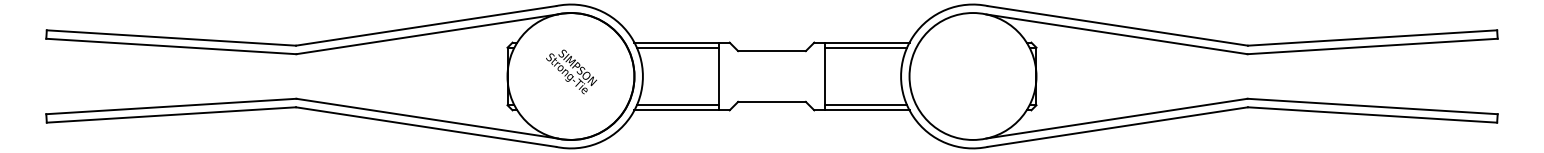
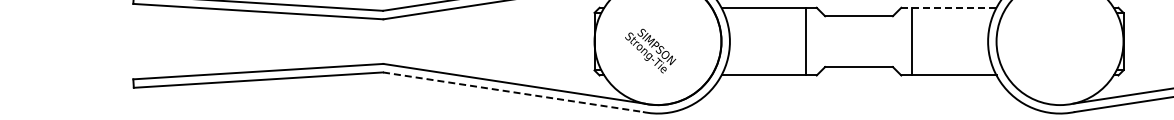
line: (861, 42) -> (948, 7), solid -> dashed
line: (677, 47) -> (764, 12), removed
line: (865, 47) -> (952, 12), removed
text: (571, 71) -> (650, 50), moved
line: (677, 105) -> (764, 70), removed
line: (865, 105) -> (952, 70), removed
line: (426, 127) -> (513, 92), solid -> dashed

